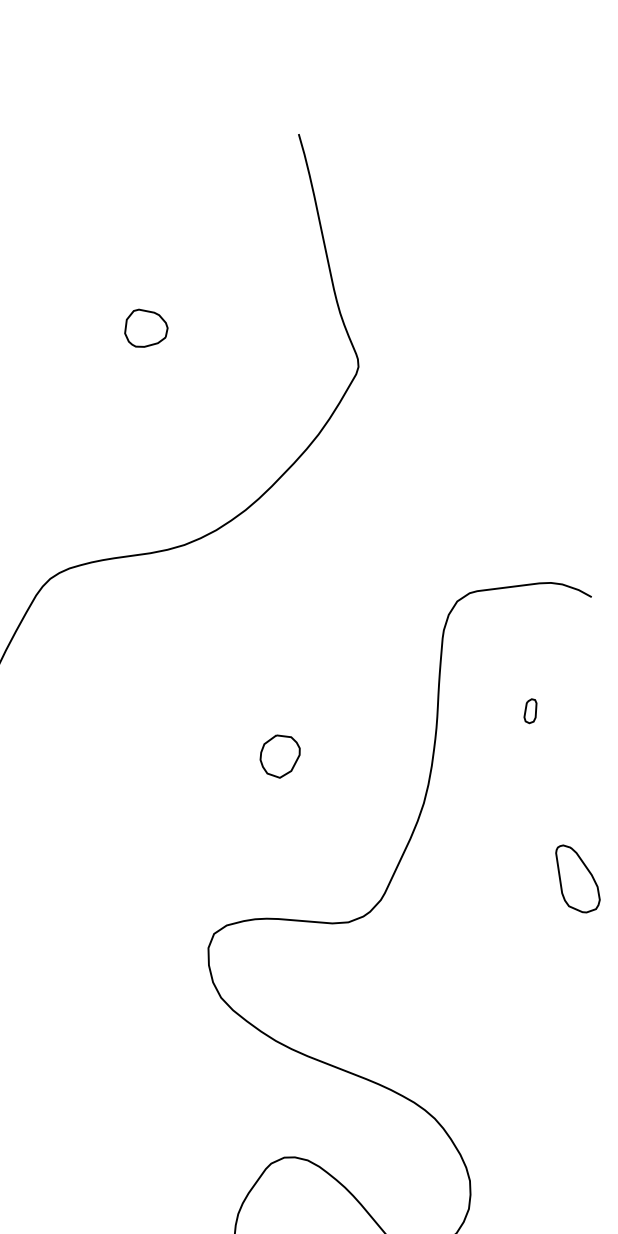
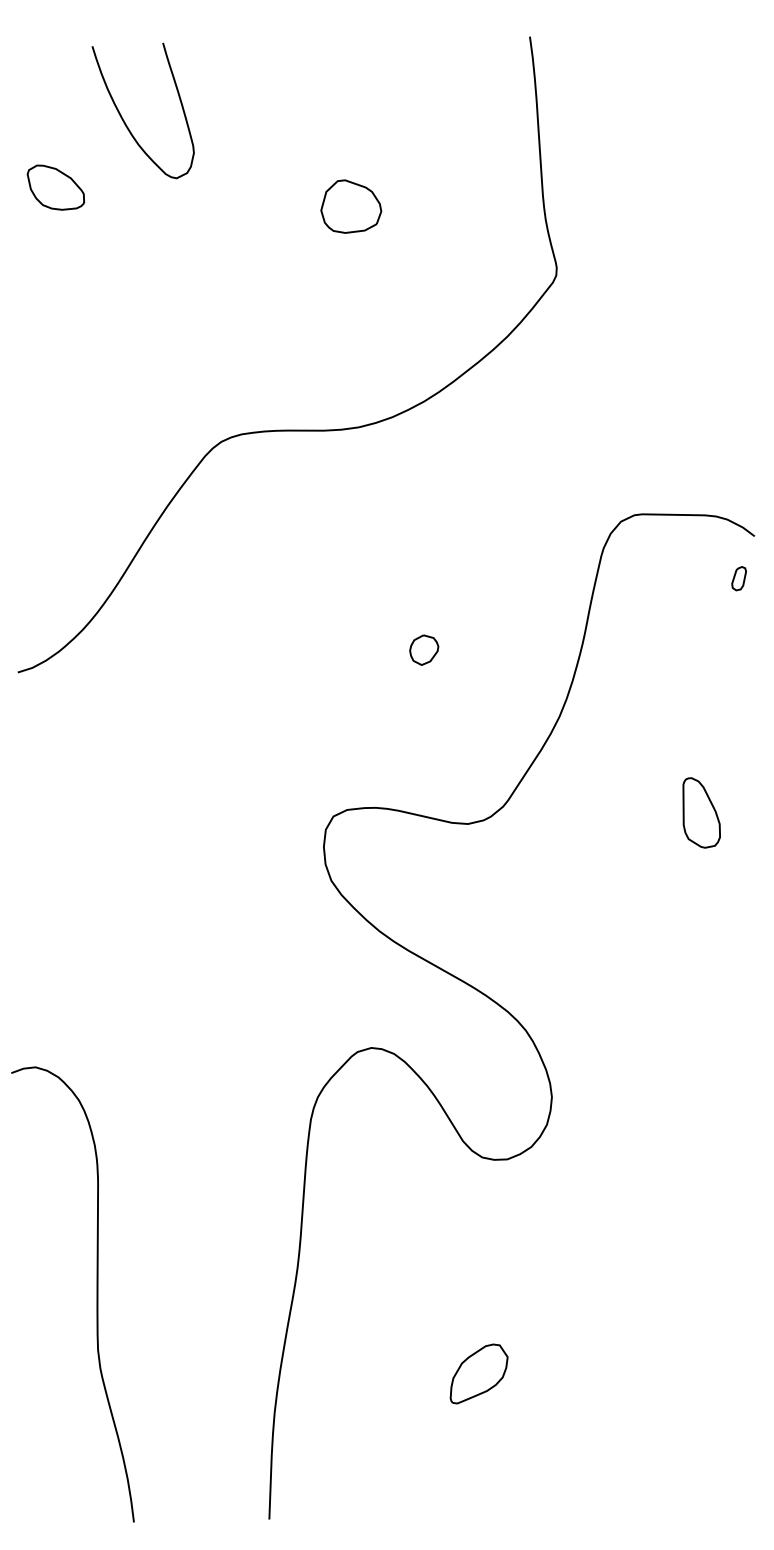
part: (146, 327) -> (351, 206), size x1.4
part: (529, 711) -> (738, 578), moved
part: (280, 756) -> (424, 650), size x0.7

